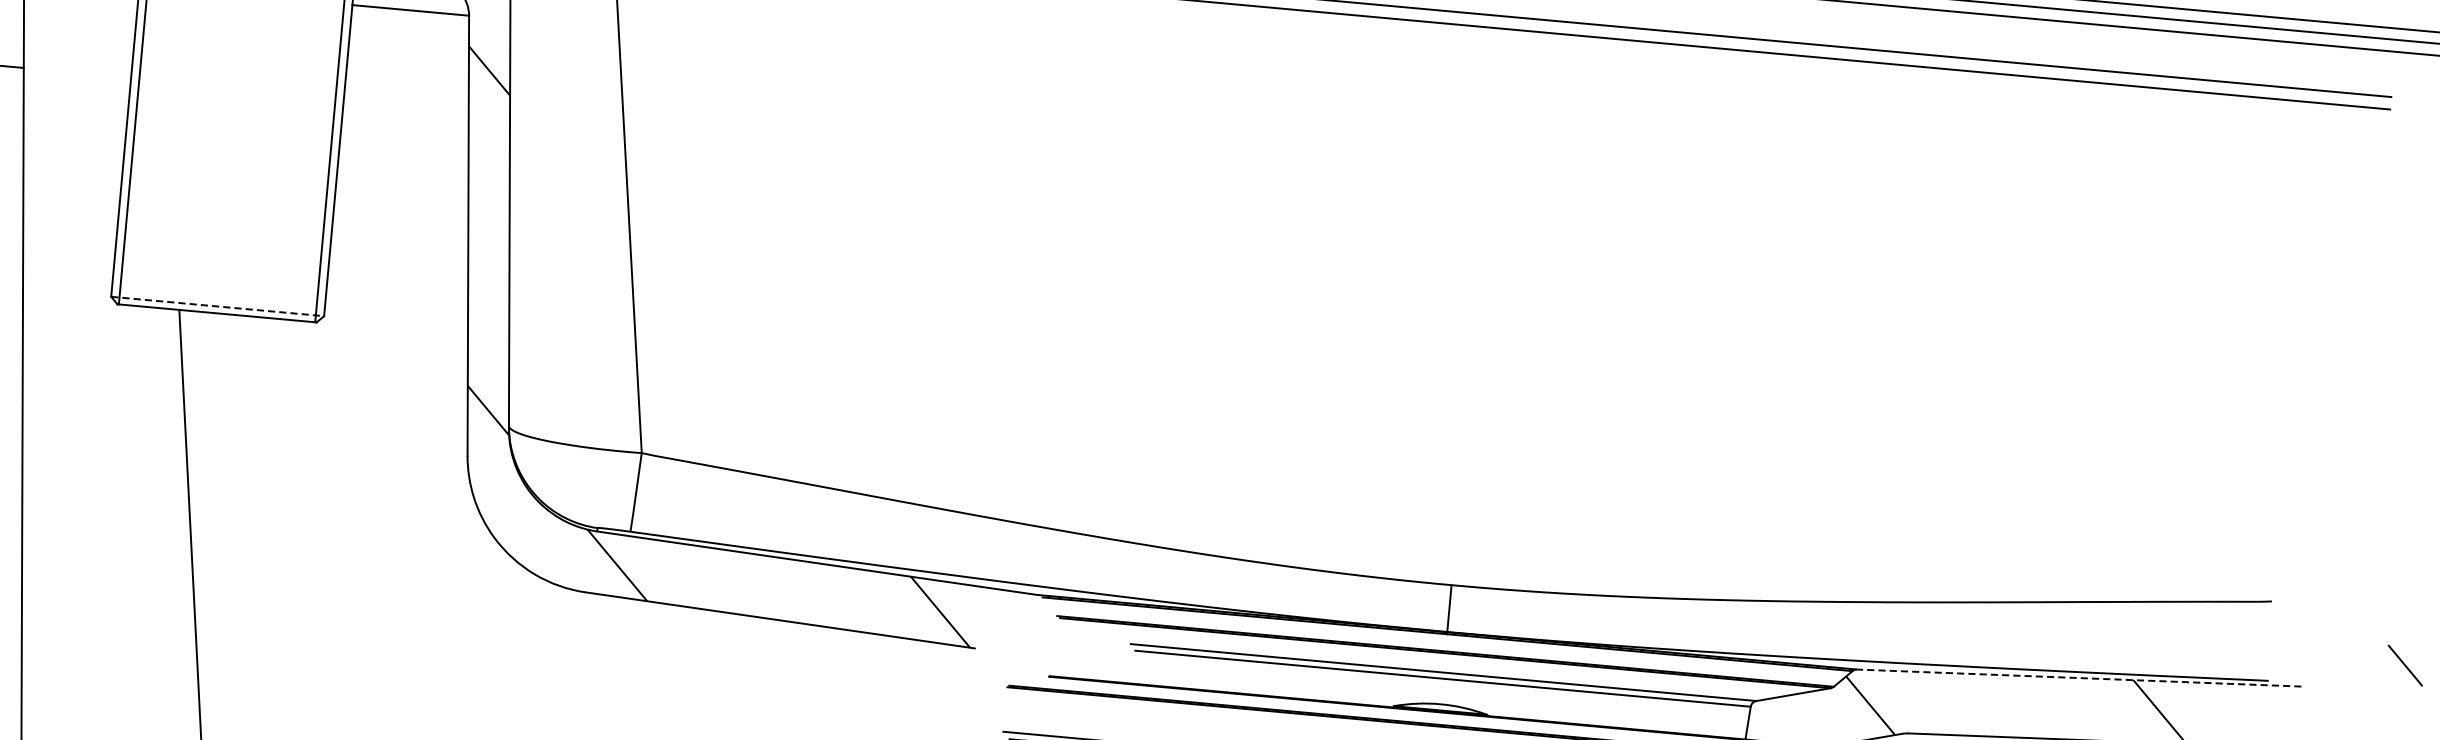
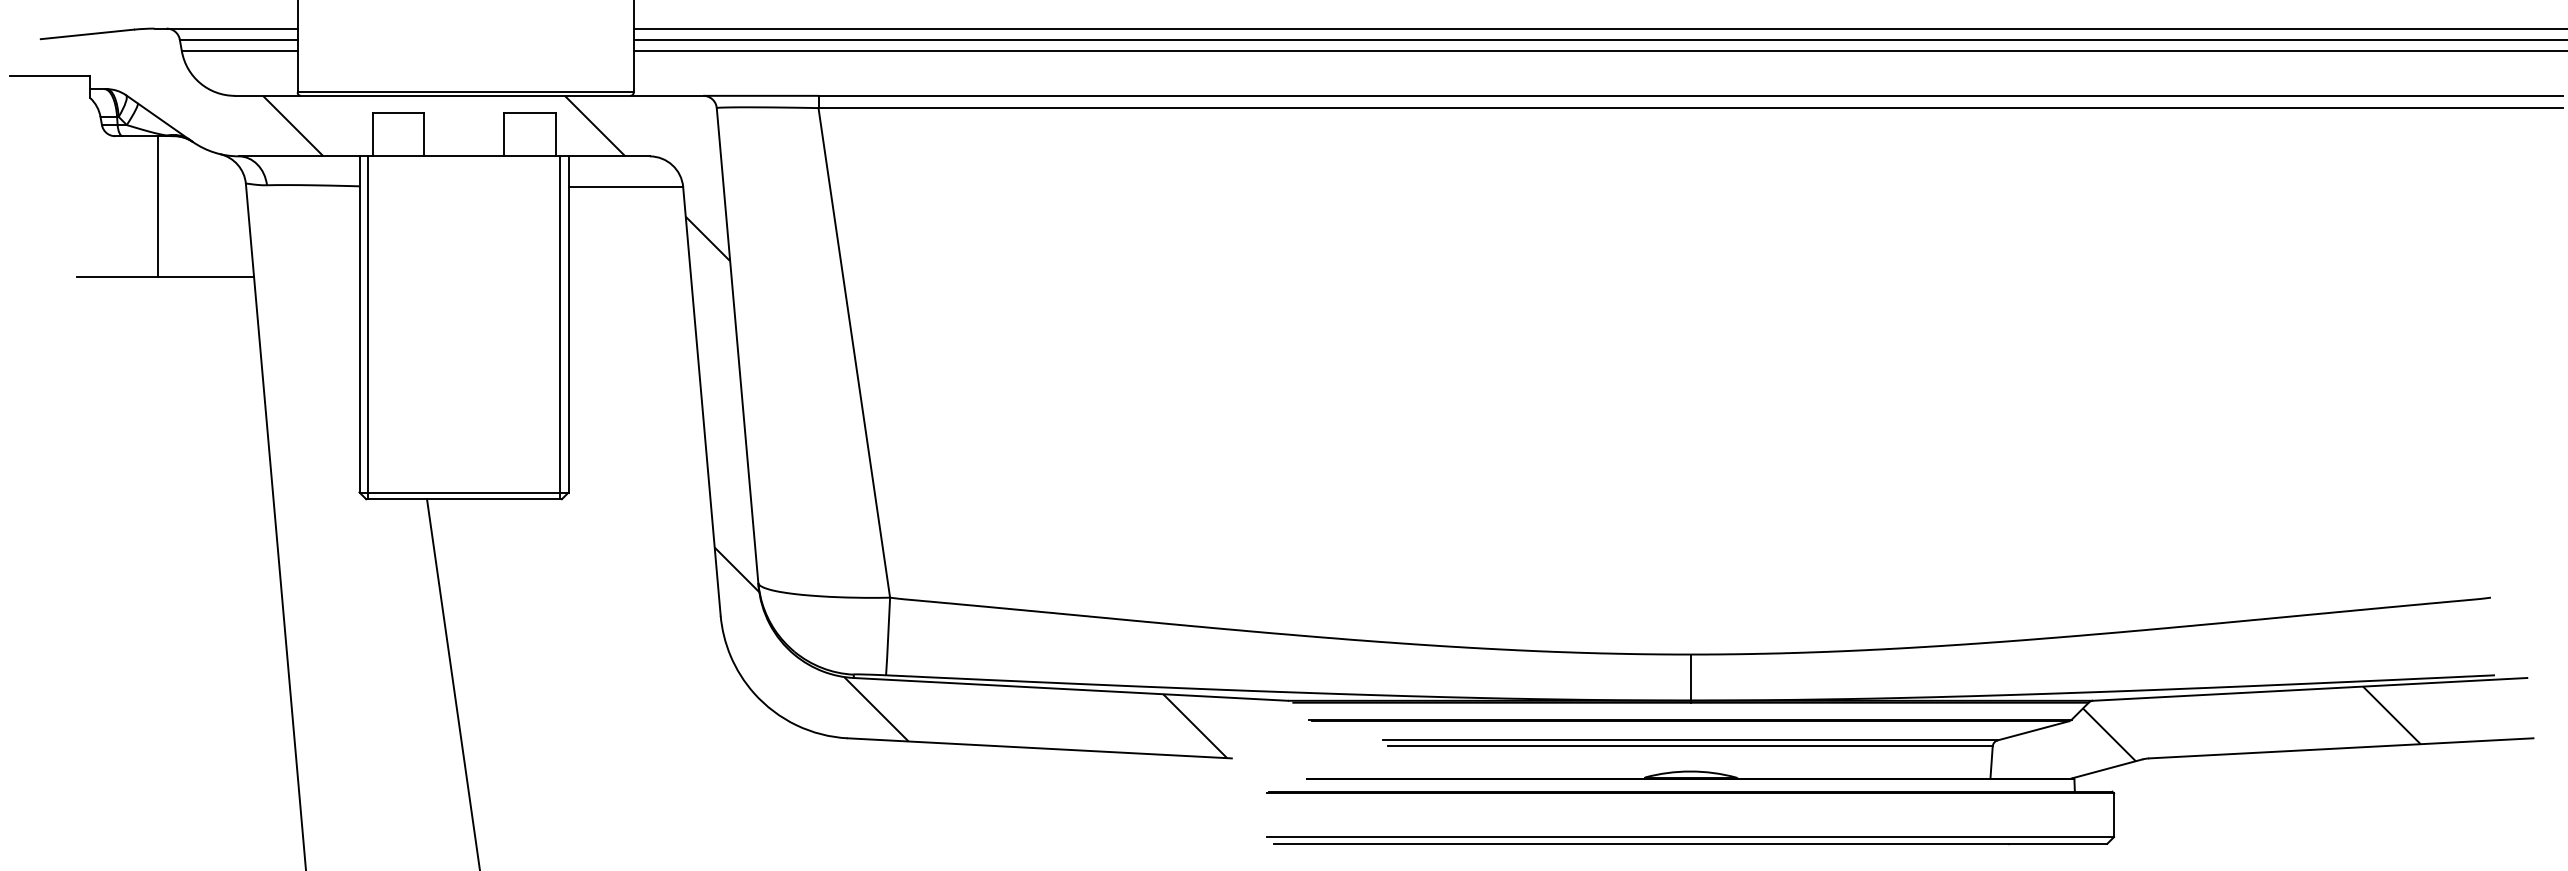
line: (218, 306) -> (464, 492), dashed -> solid
line: (2078, 678) -> (2309, 689), dashed -> solid

